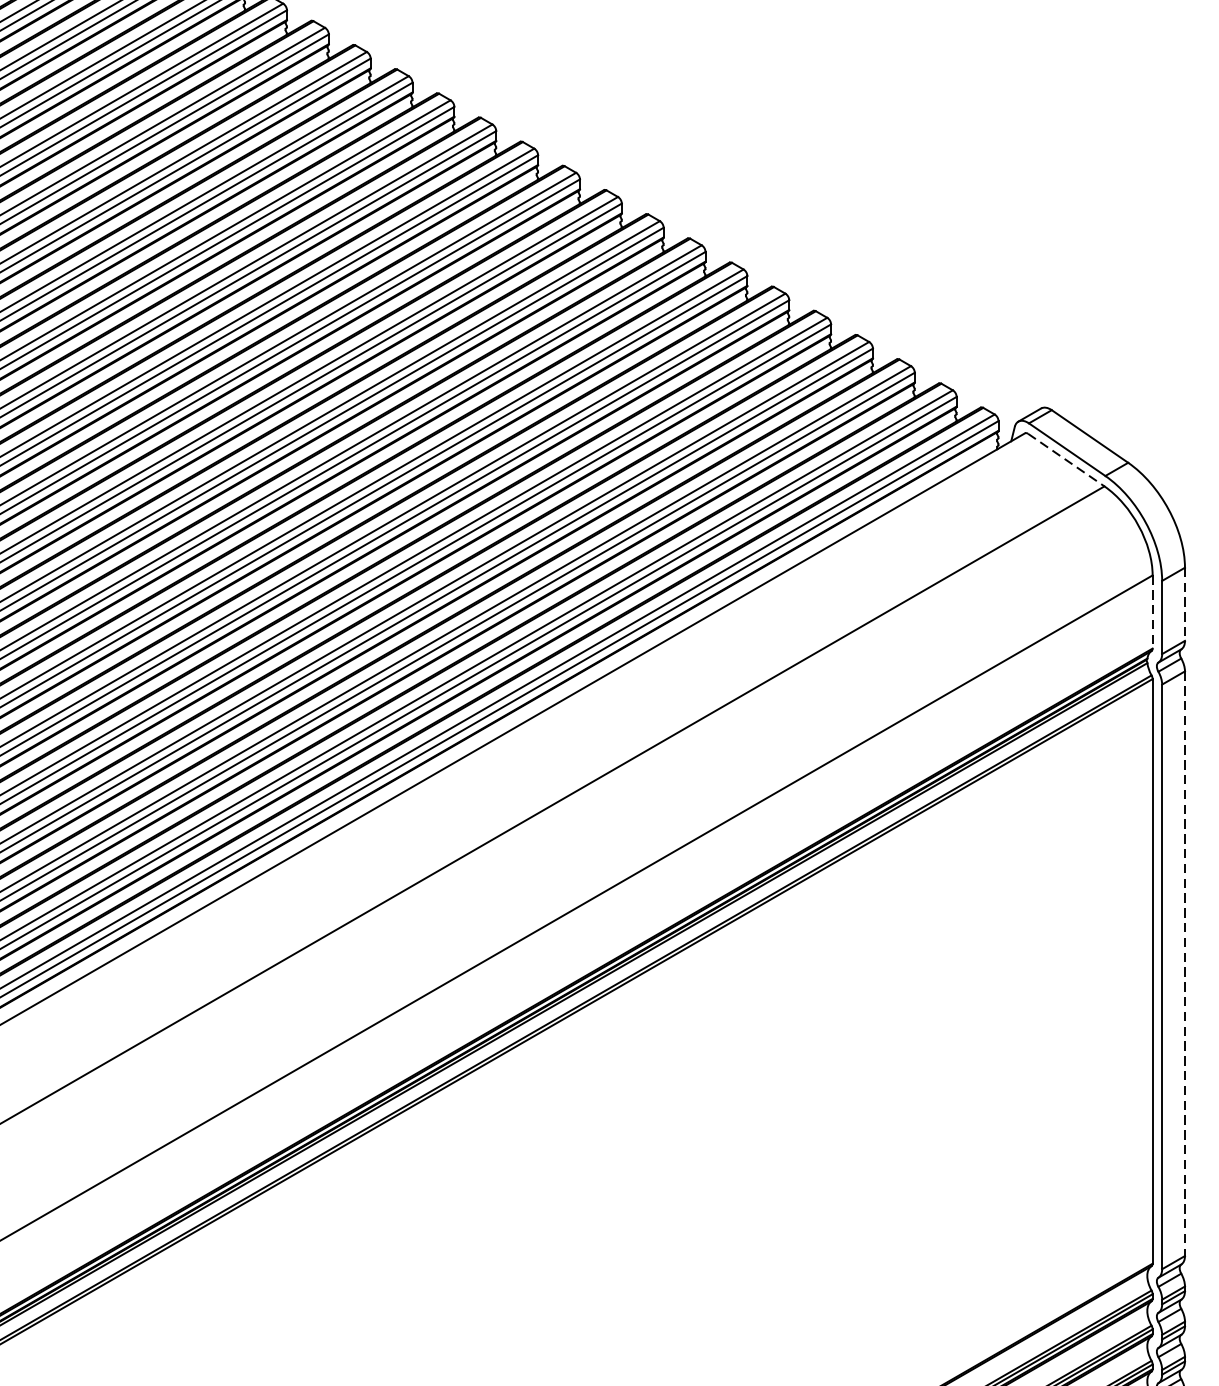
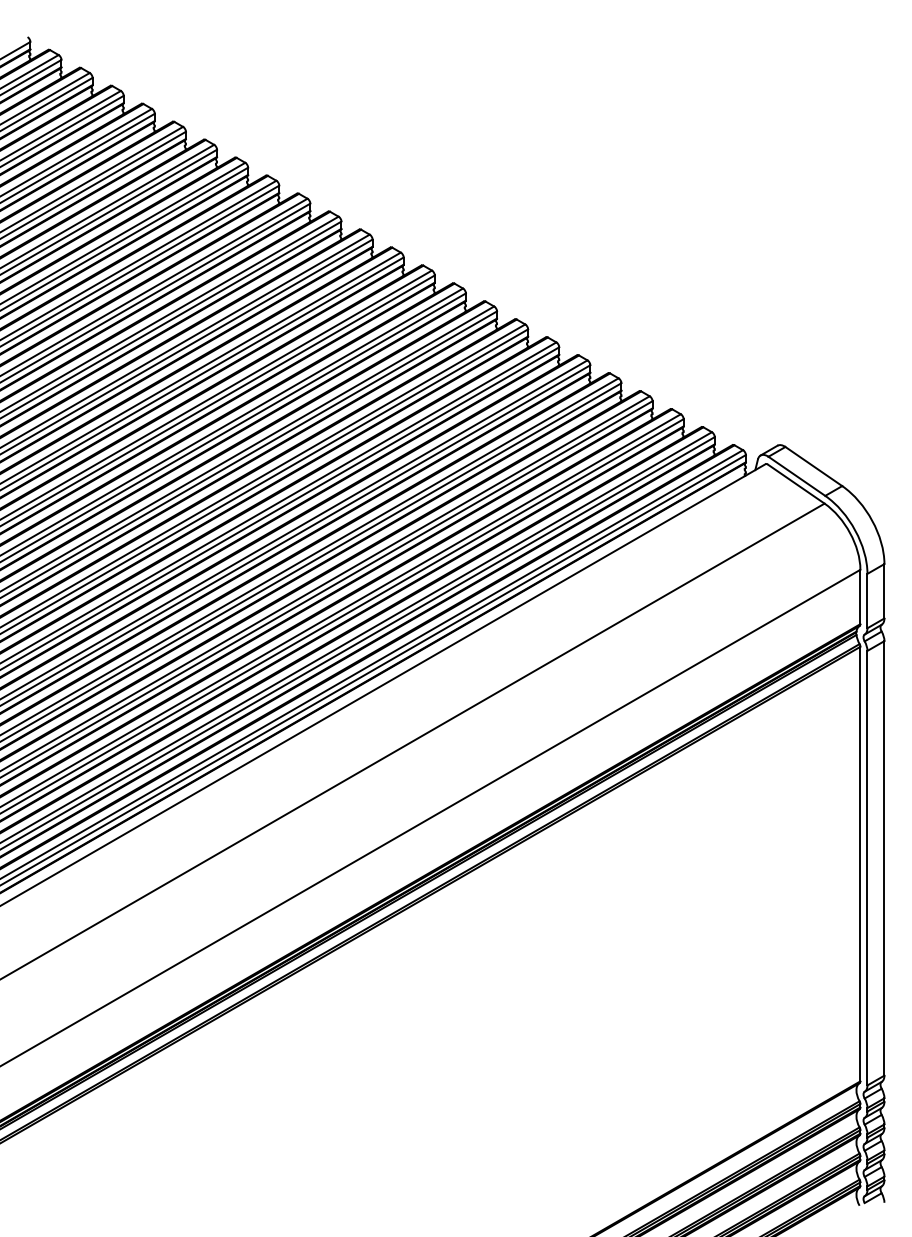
line: (1066, 460) -> (796, 484), dashed -> solid
line: (1185, 604) -> (884, 591), dashed -> solid
line: (1152, 612) -> (860, 597), dashed -> solid
line: (1185, 963) -> (884, 858), dashed -> solid

